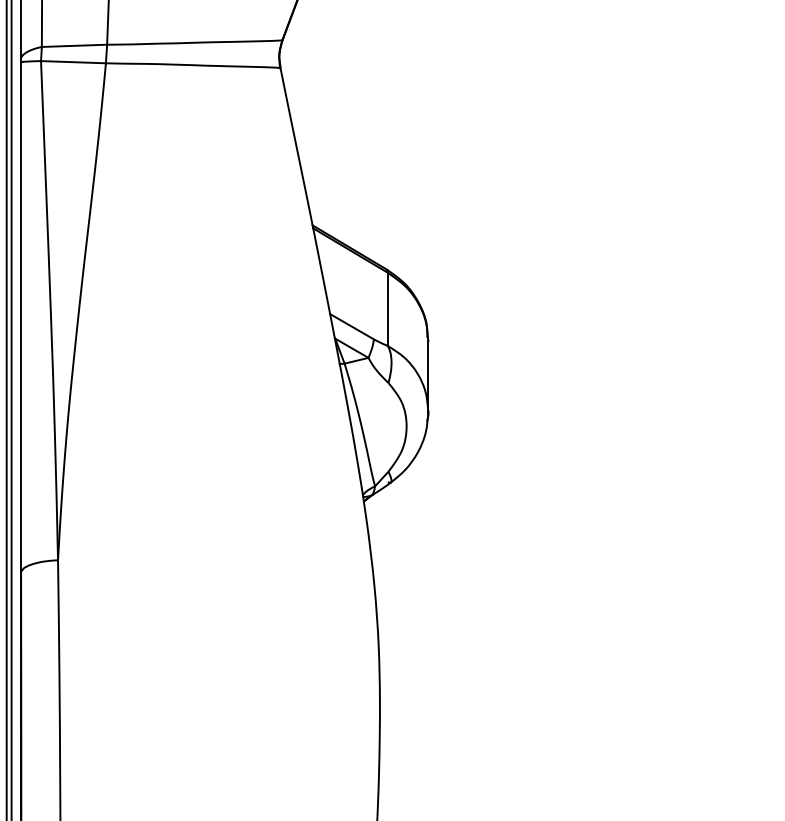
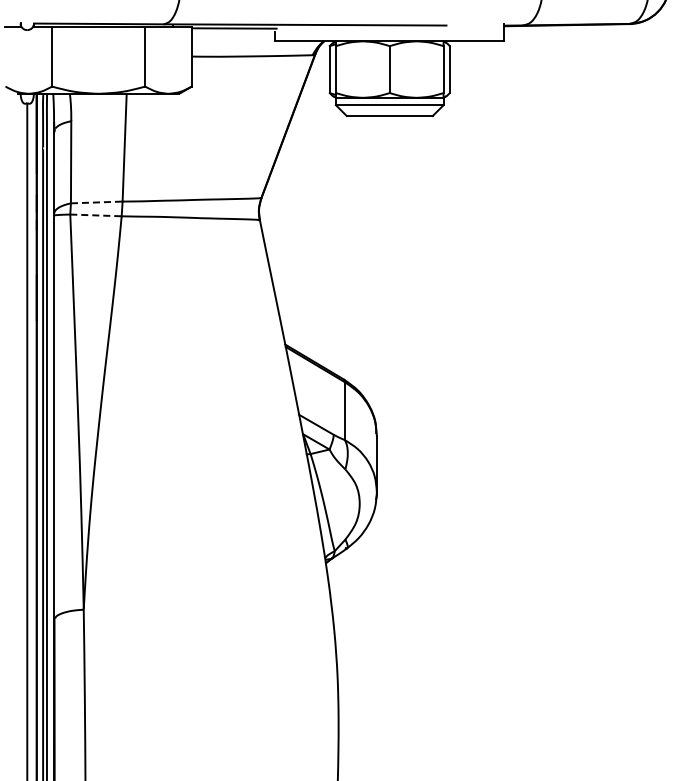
line: (74, 45) -> (96, 202), solid -> dashed
line: (72, 62) -> (95, 215), solid -> dashed

